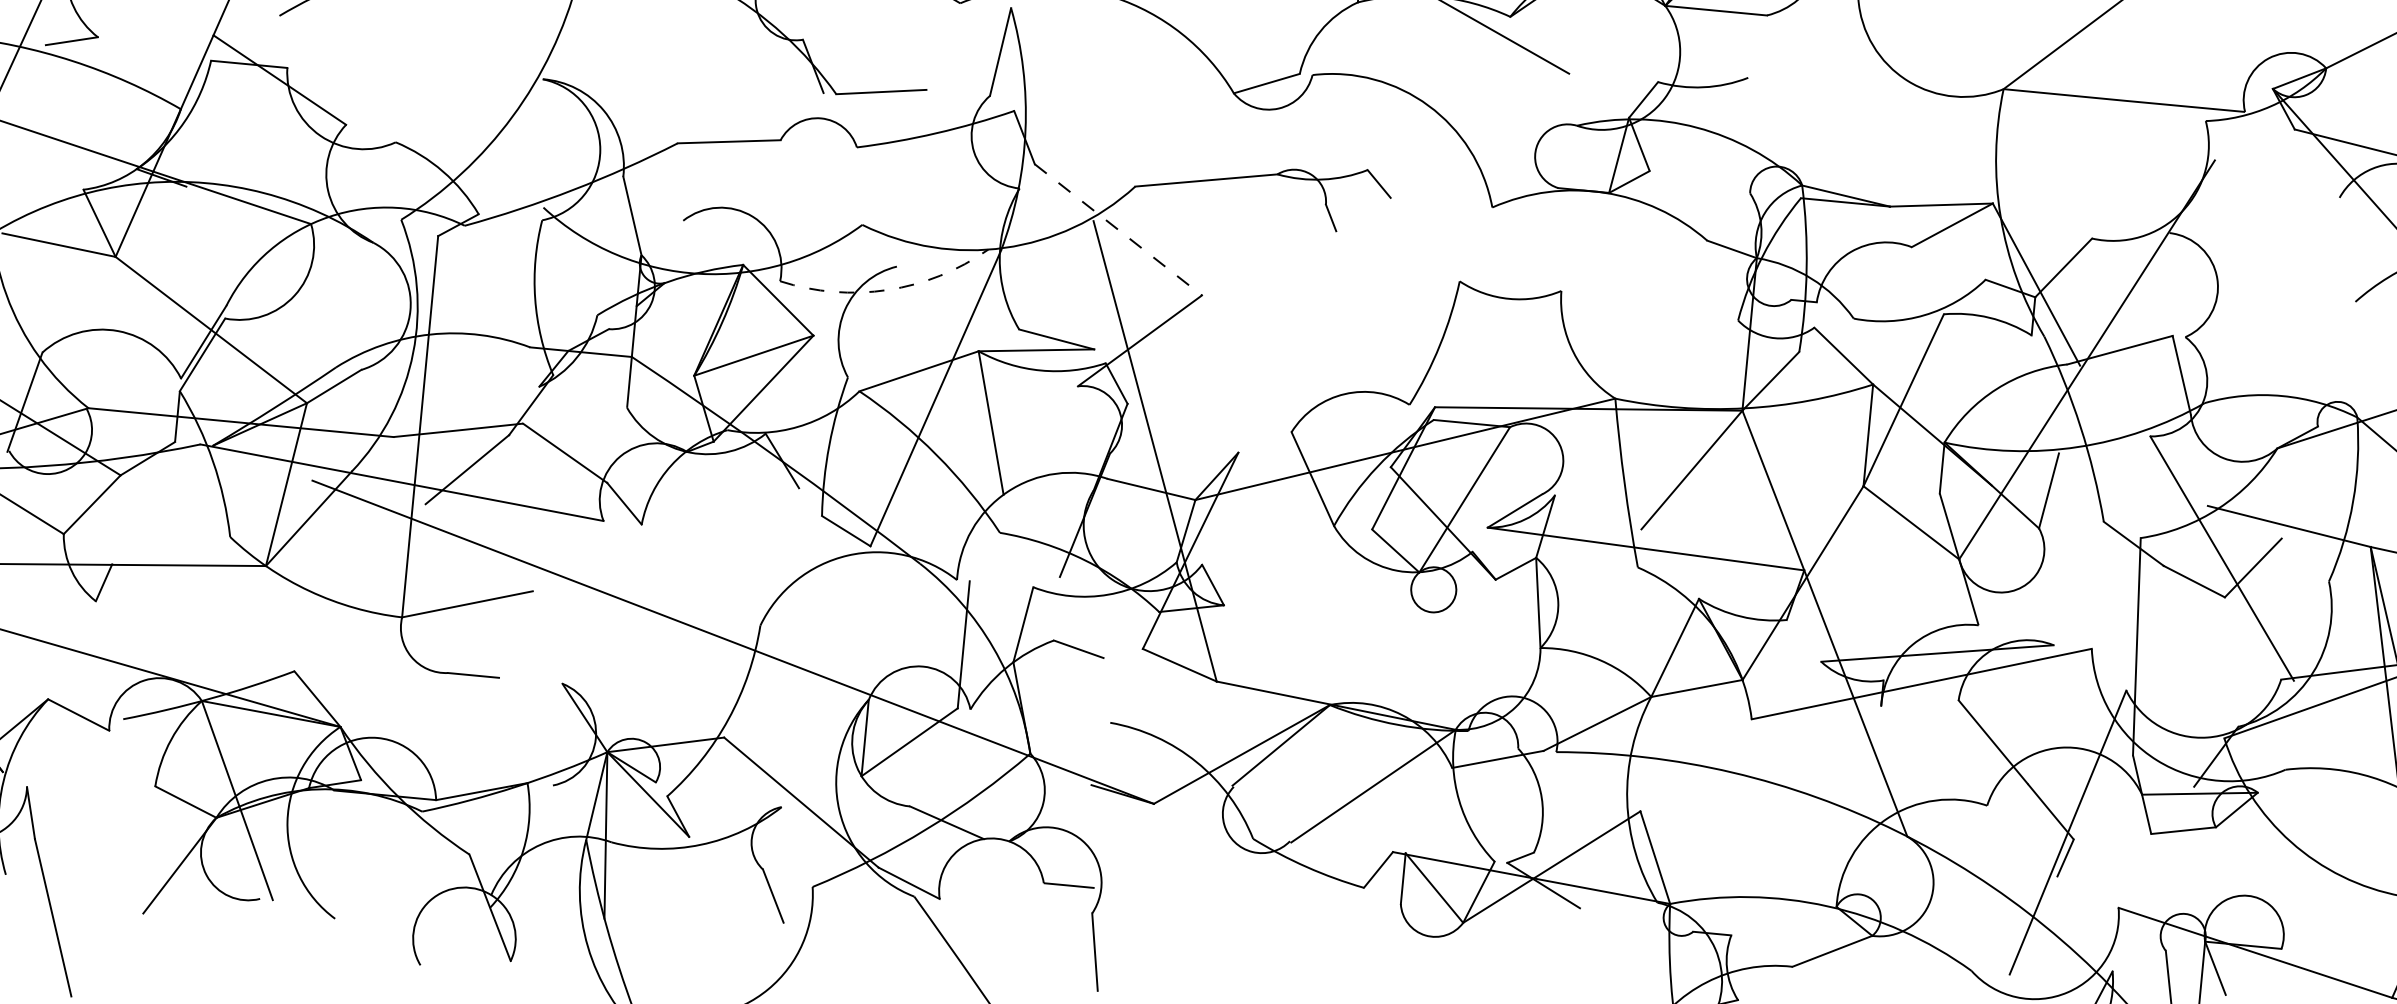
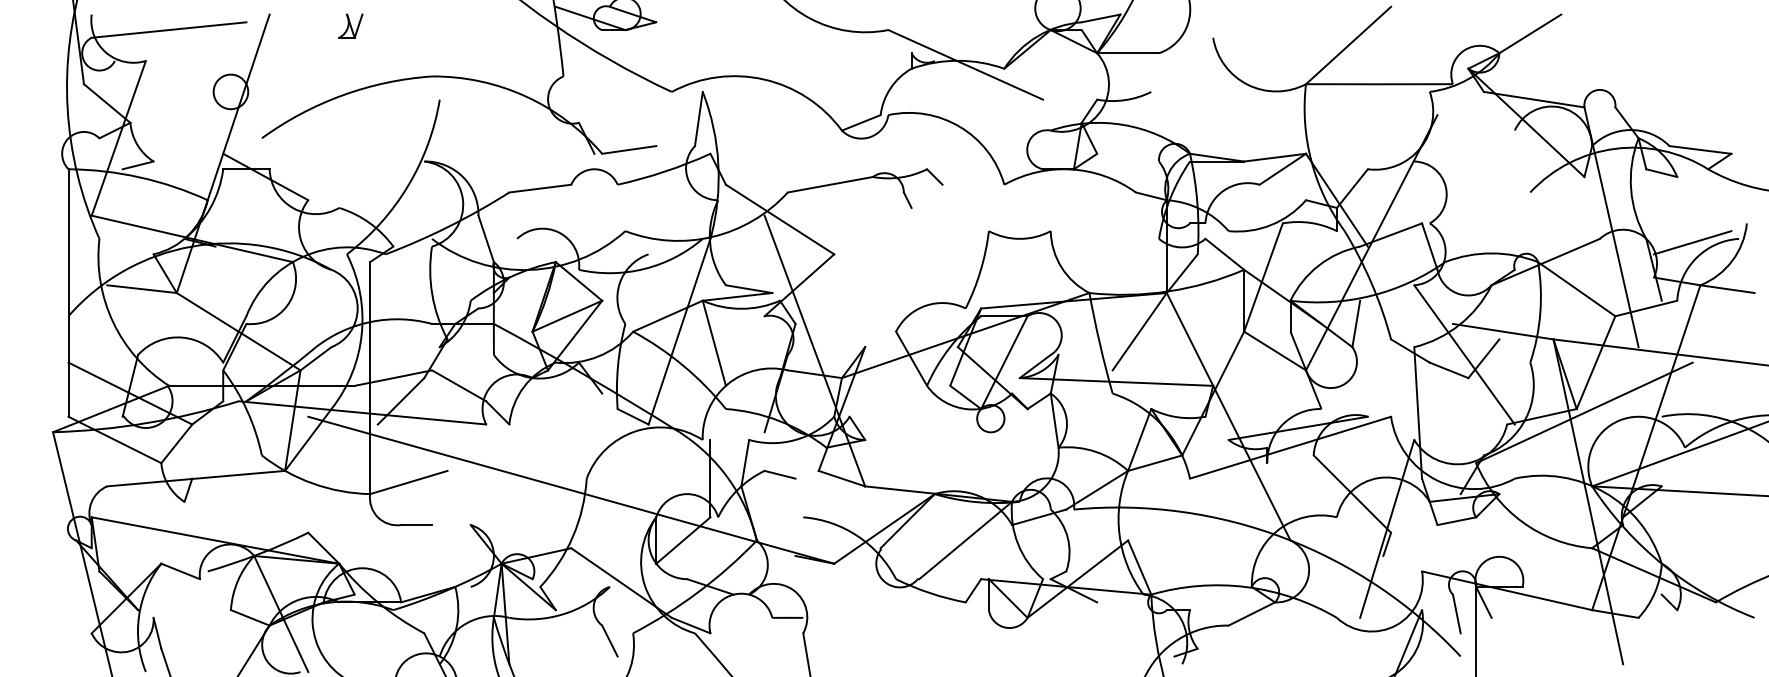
line: (1119, 229) -> (780, 219), dashed -> solid
arc: (887, 289) -> (644, 268), dashed -> solid

